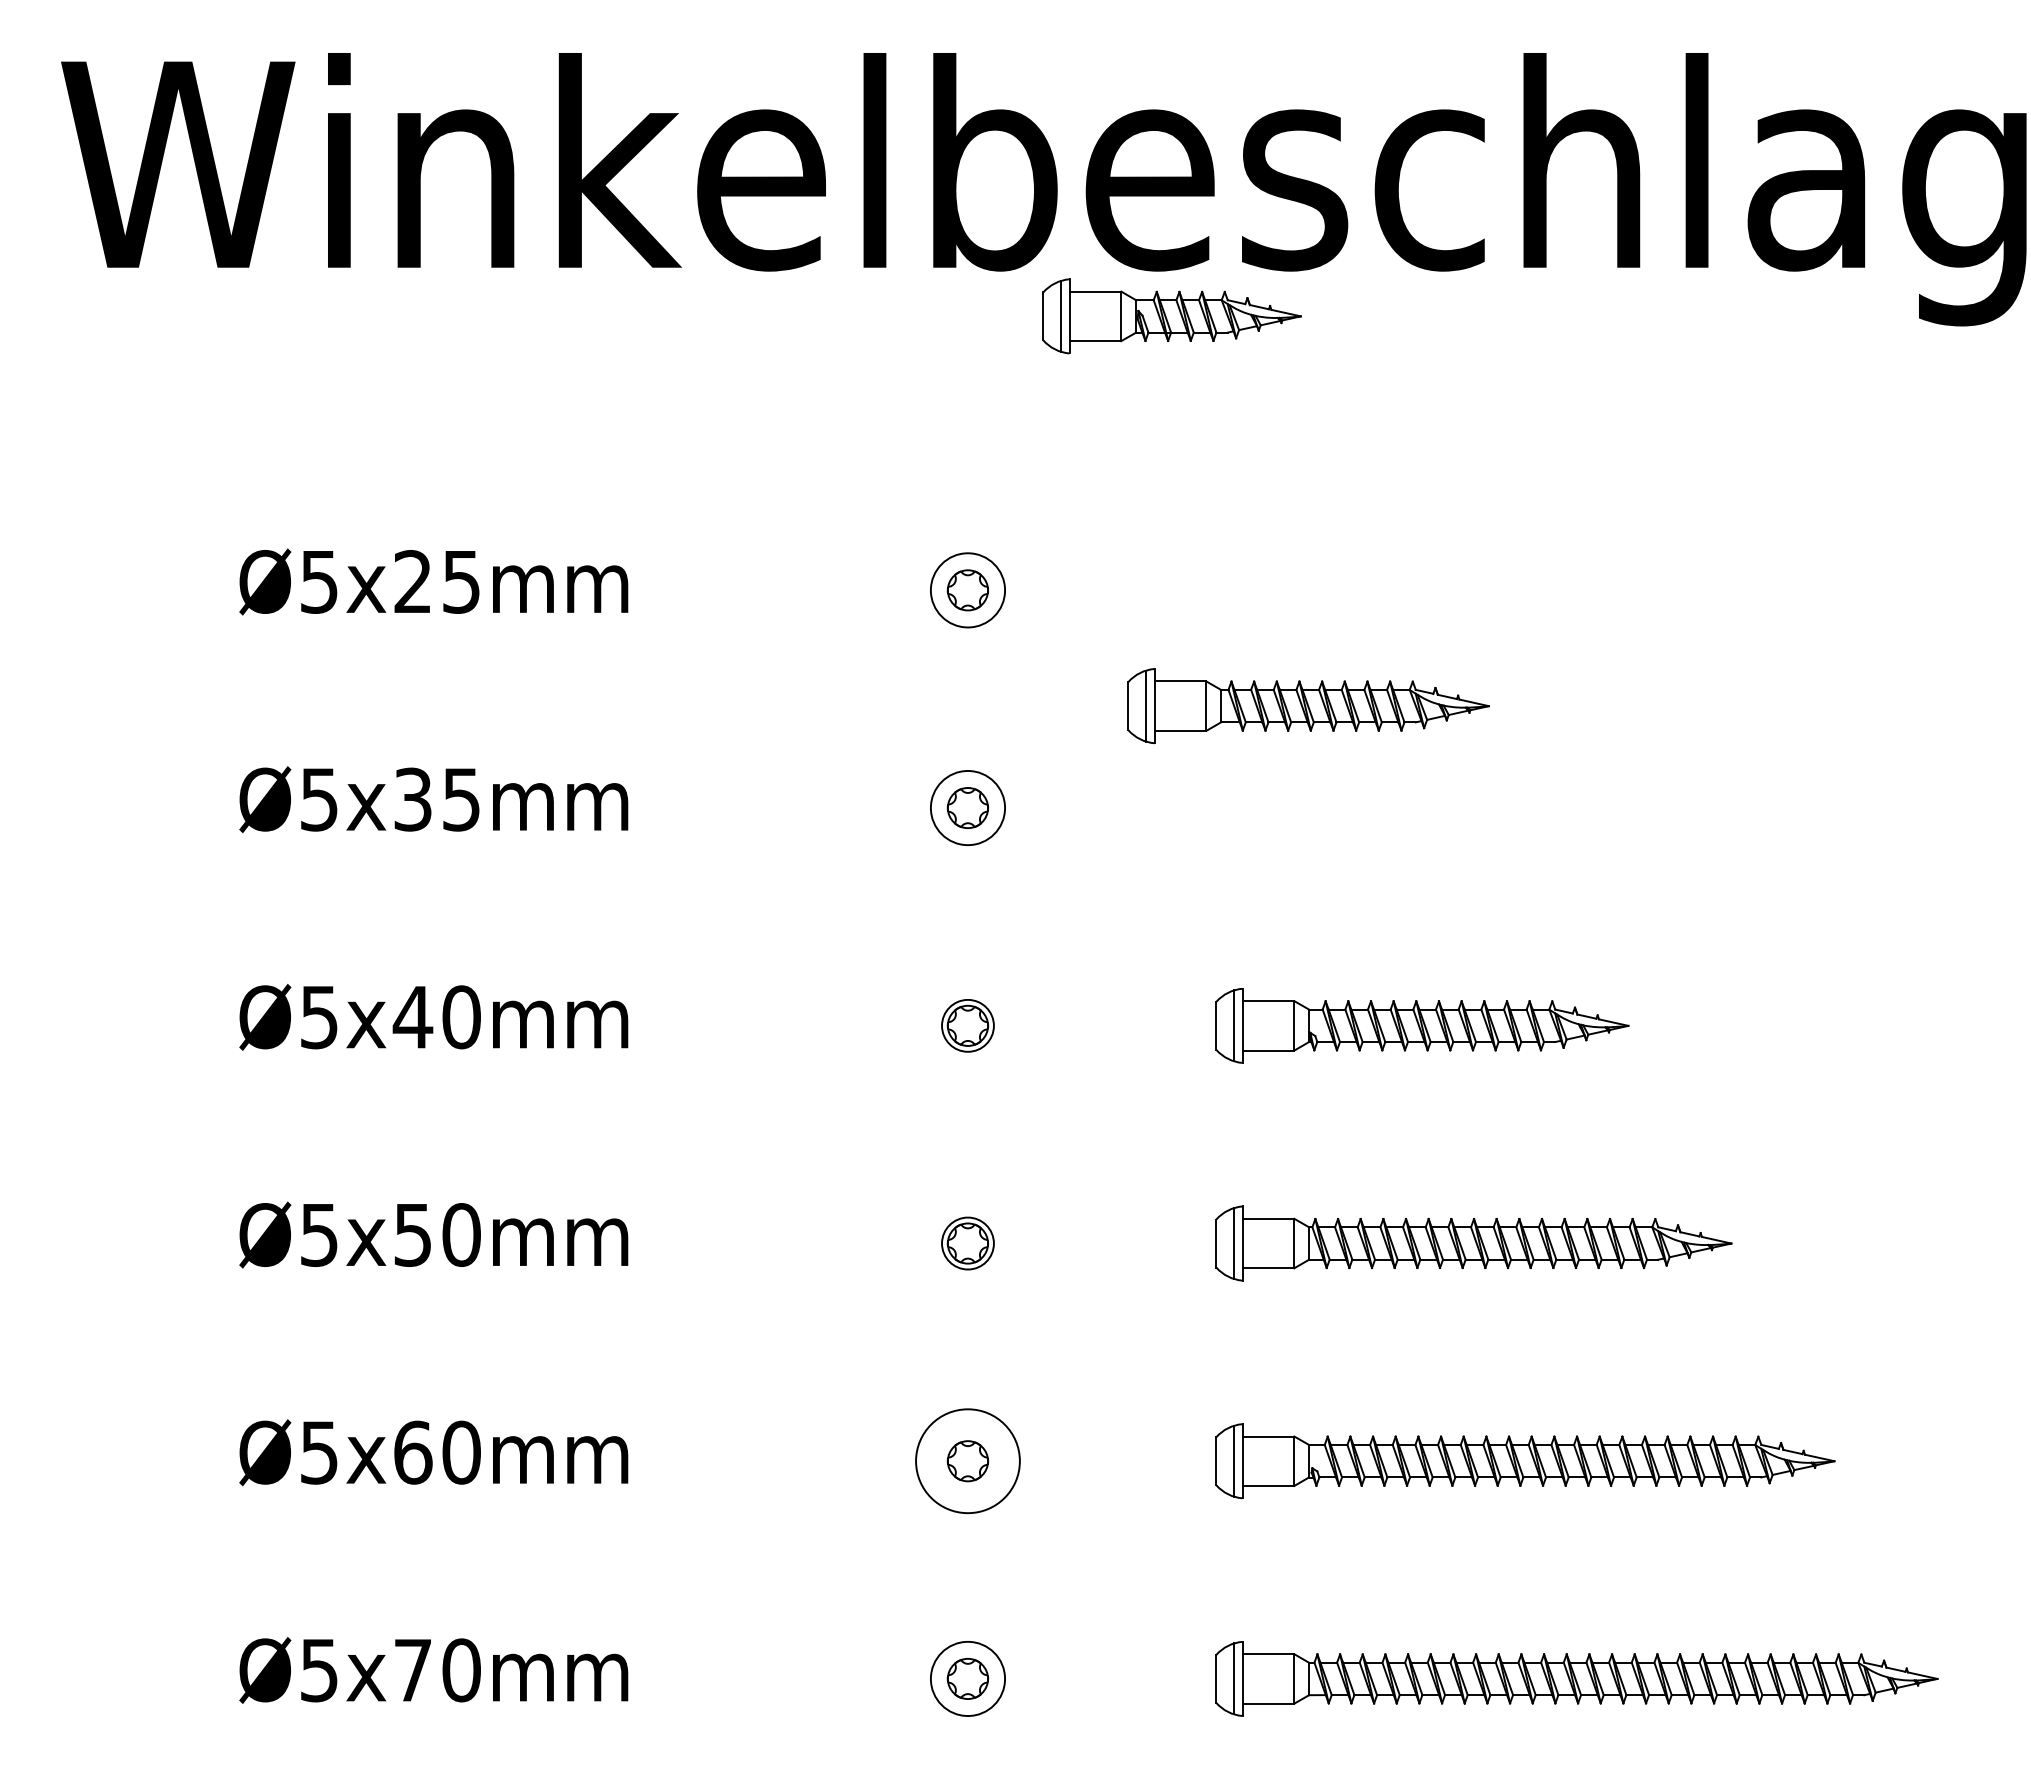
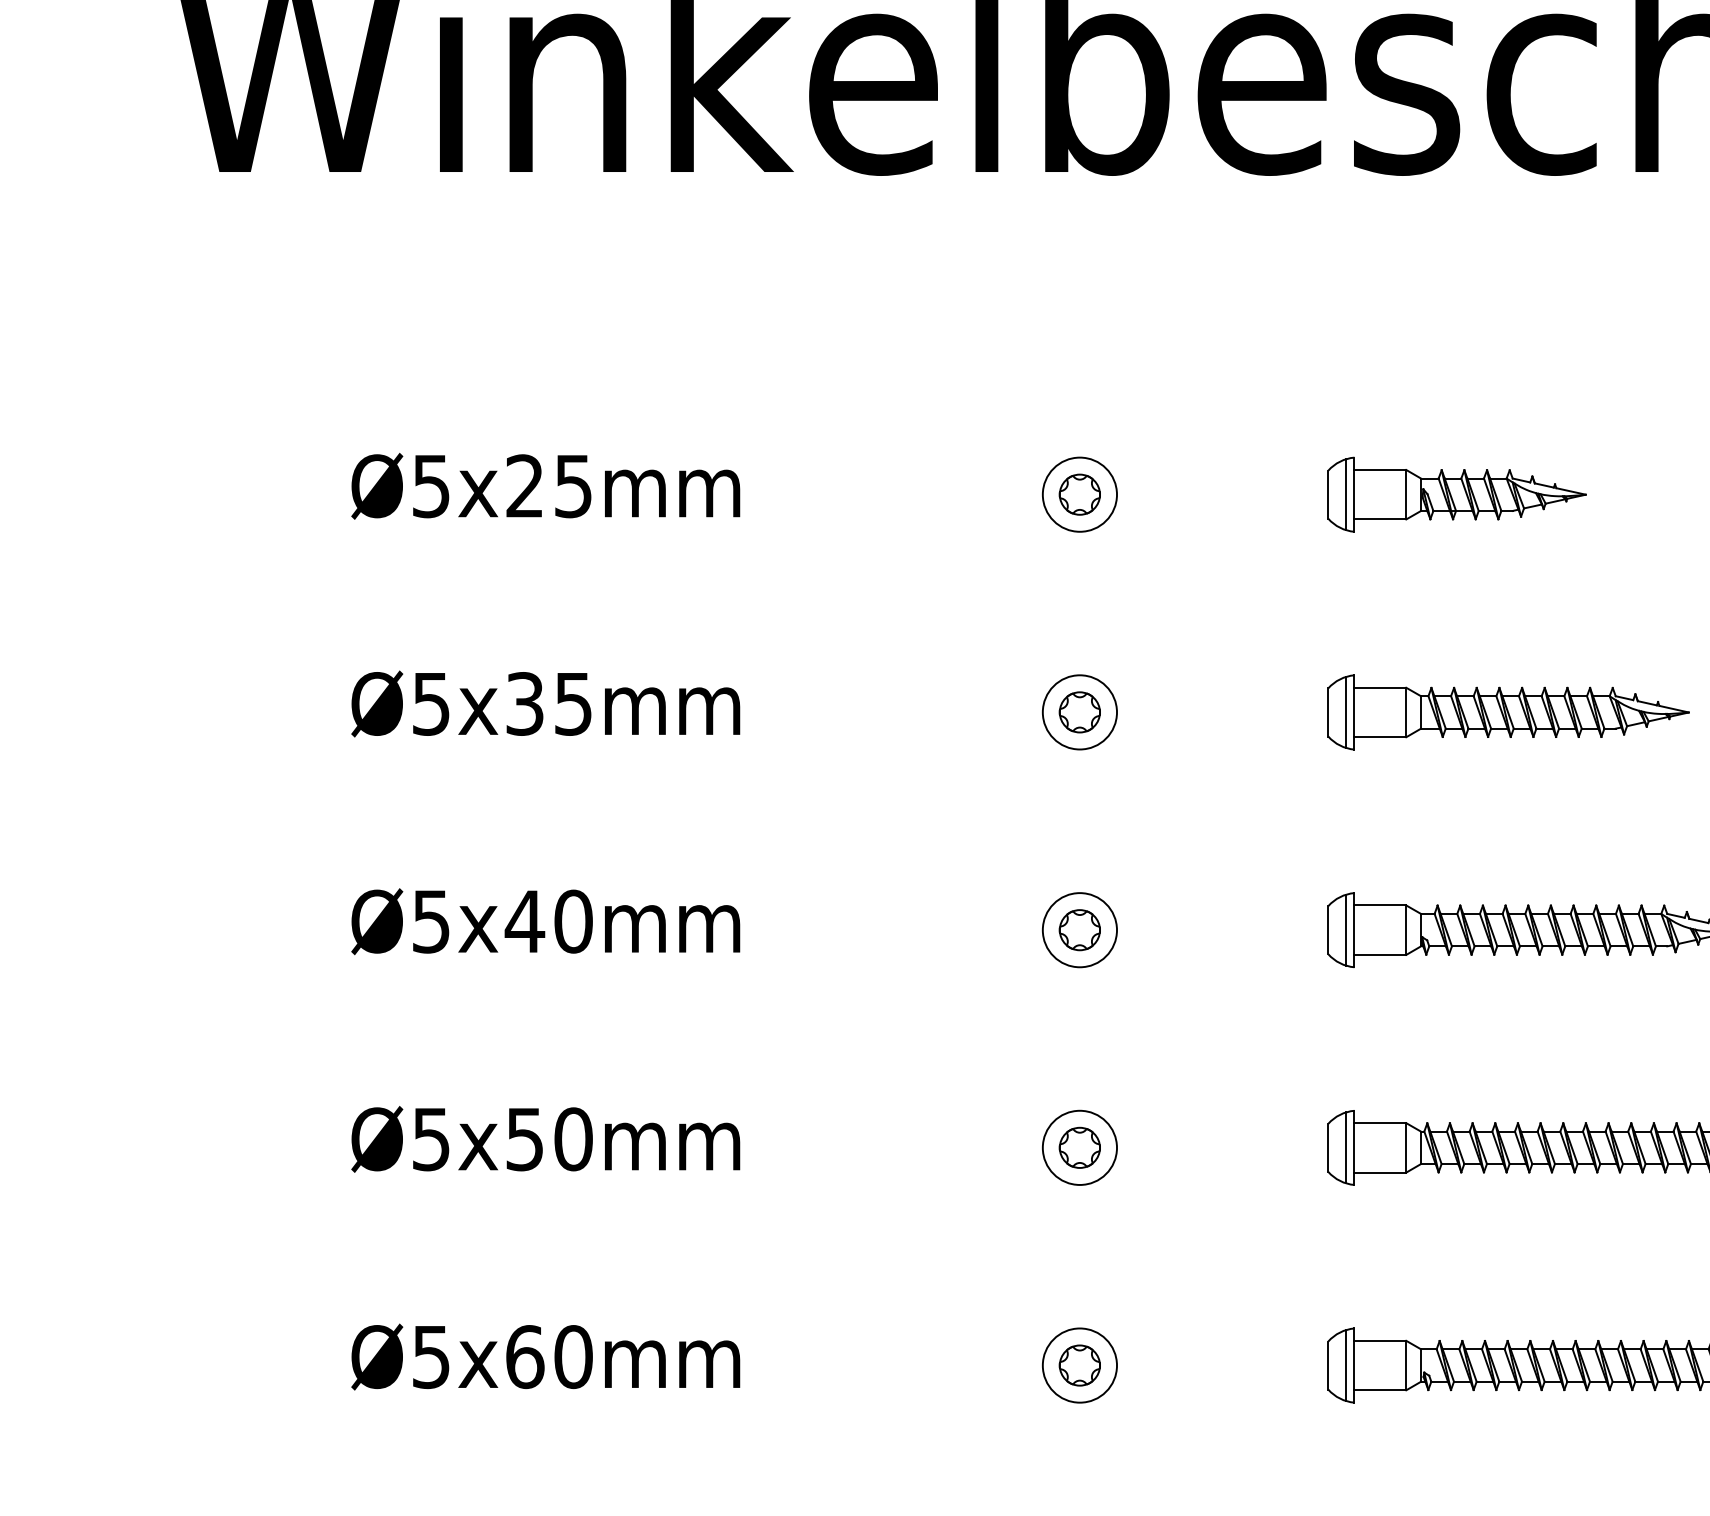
part: (1171, 316) -> (1456, 494), moved
part: (1308, 705) -> (1508, 711), moved
circle: (967, 1025) -> (1079, 929), size x1.43
circle: (967, 1243) -> (1079, 1147), size x1.43
circle: (967, 1461) -> (1079, 1365), size x0.71

